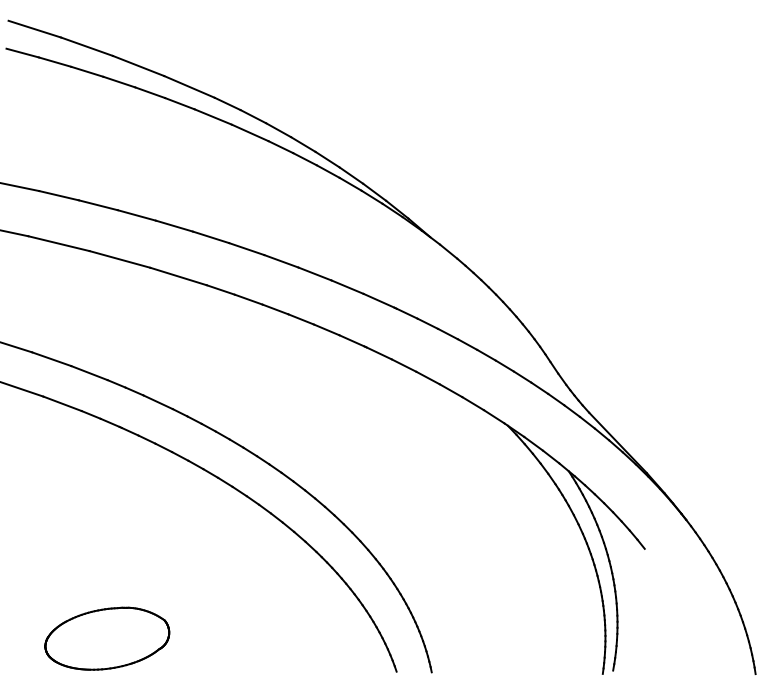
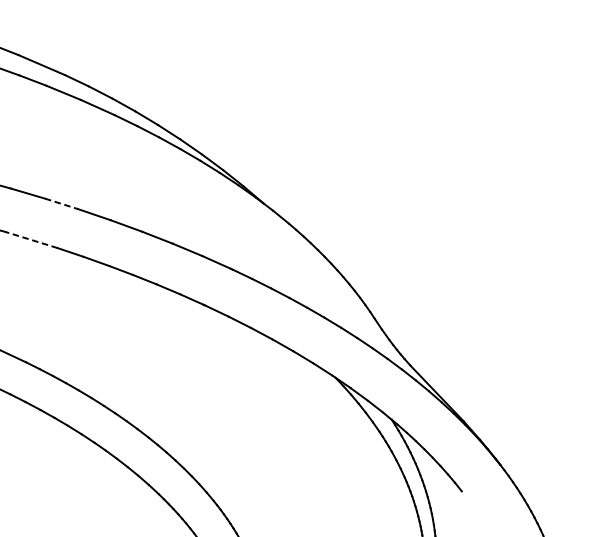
line: (211, 237) -> (62, 204), solid -> dashed
line: (178, 276) -> (31, 240), solid -> dashed

